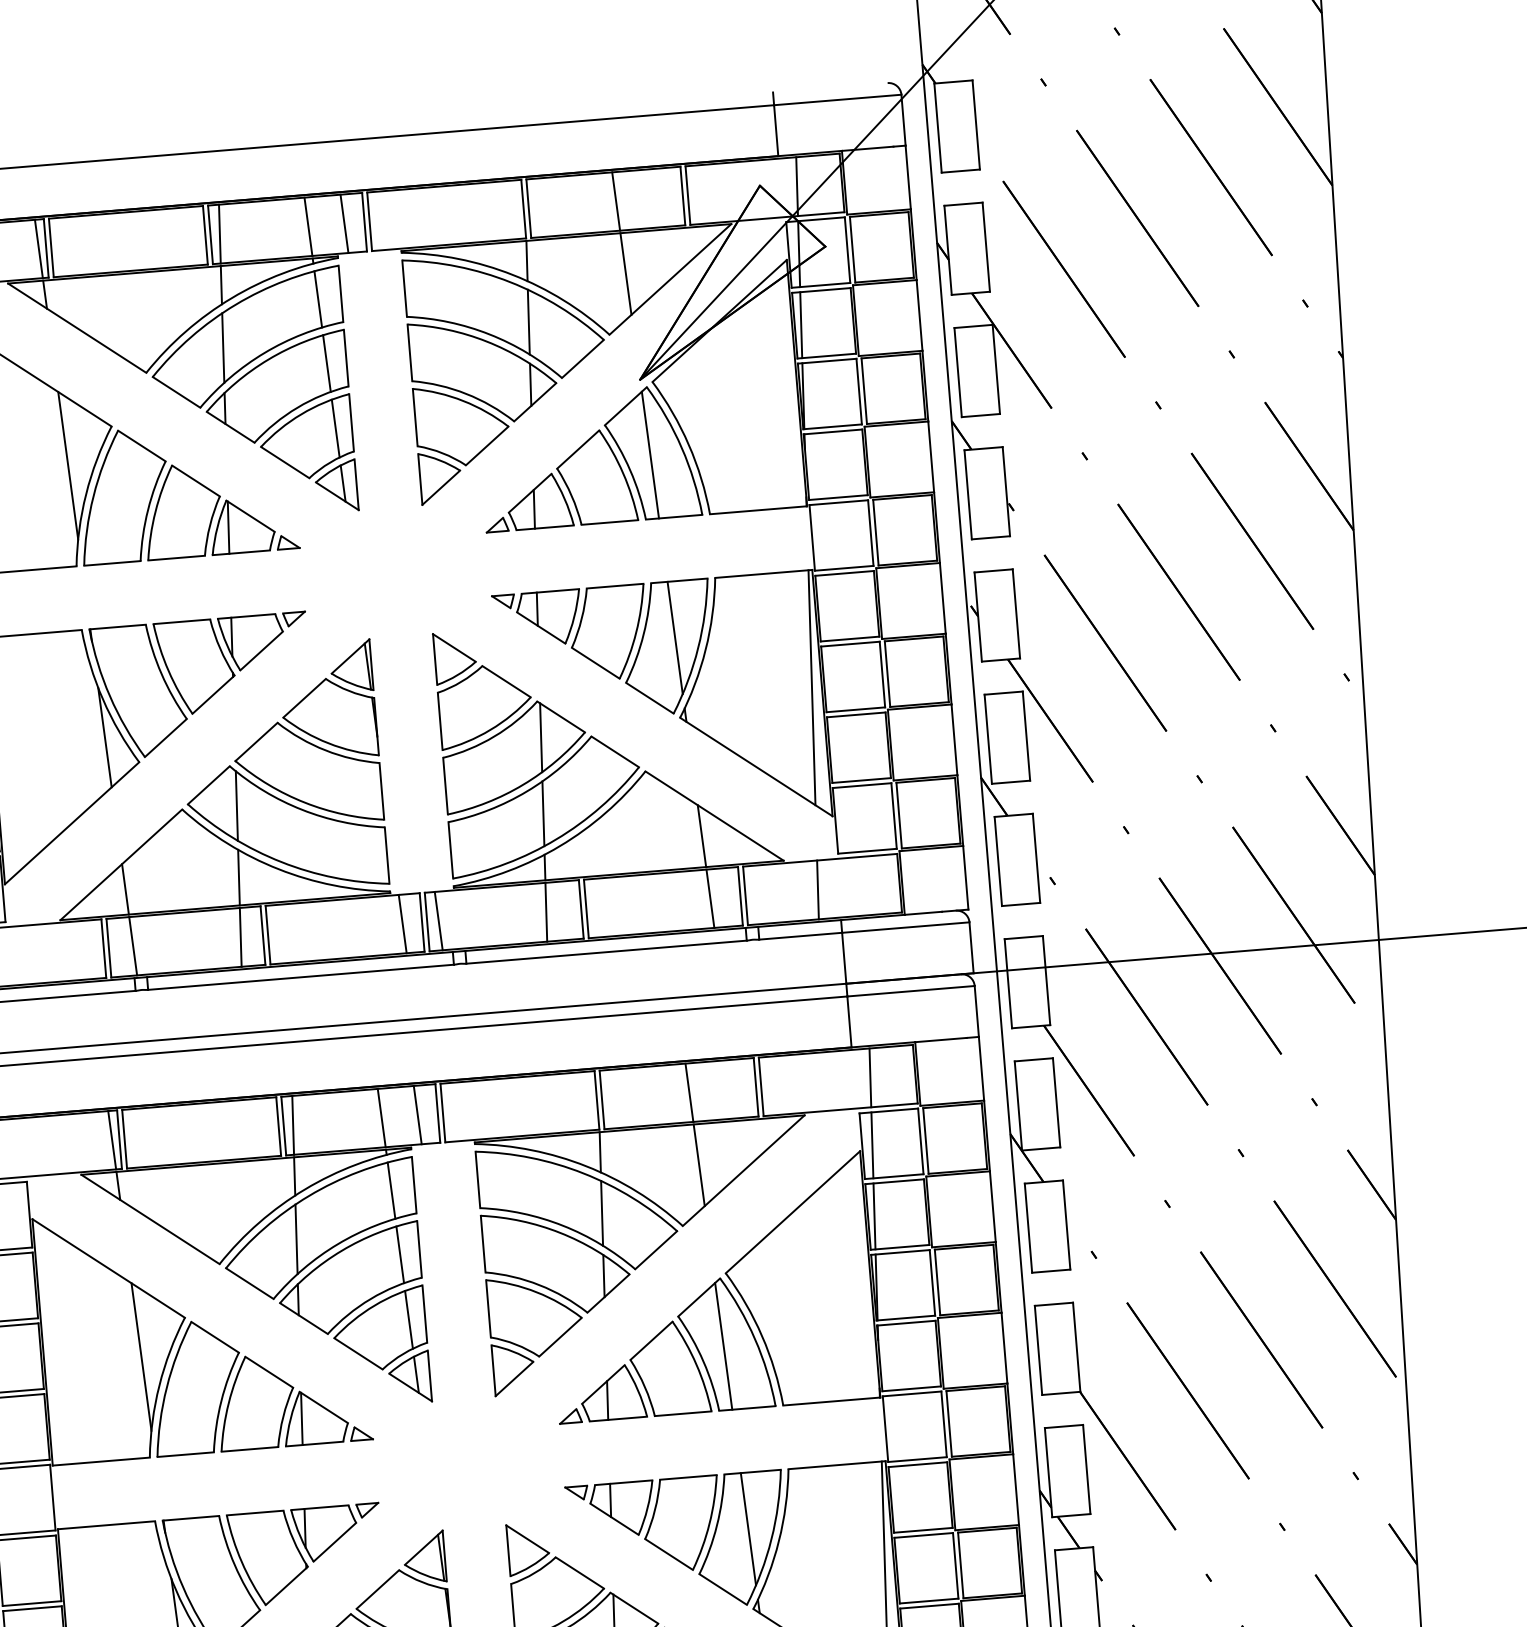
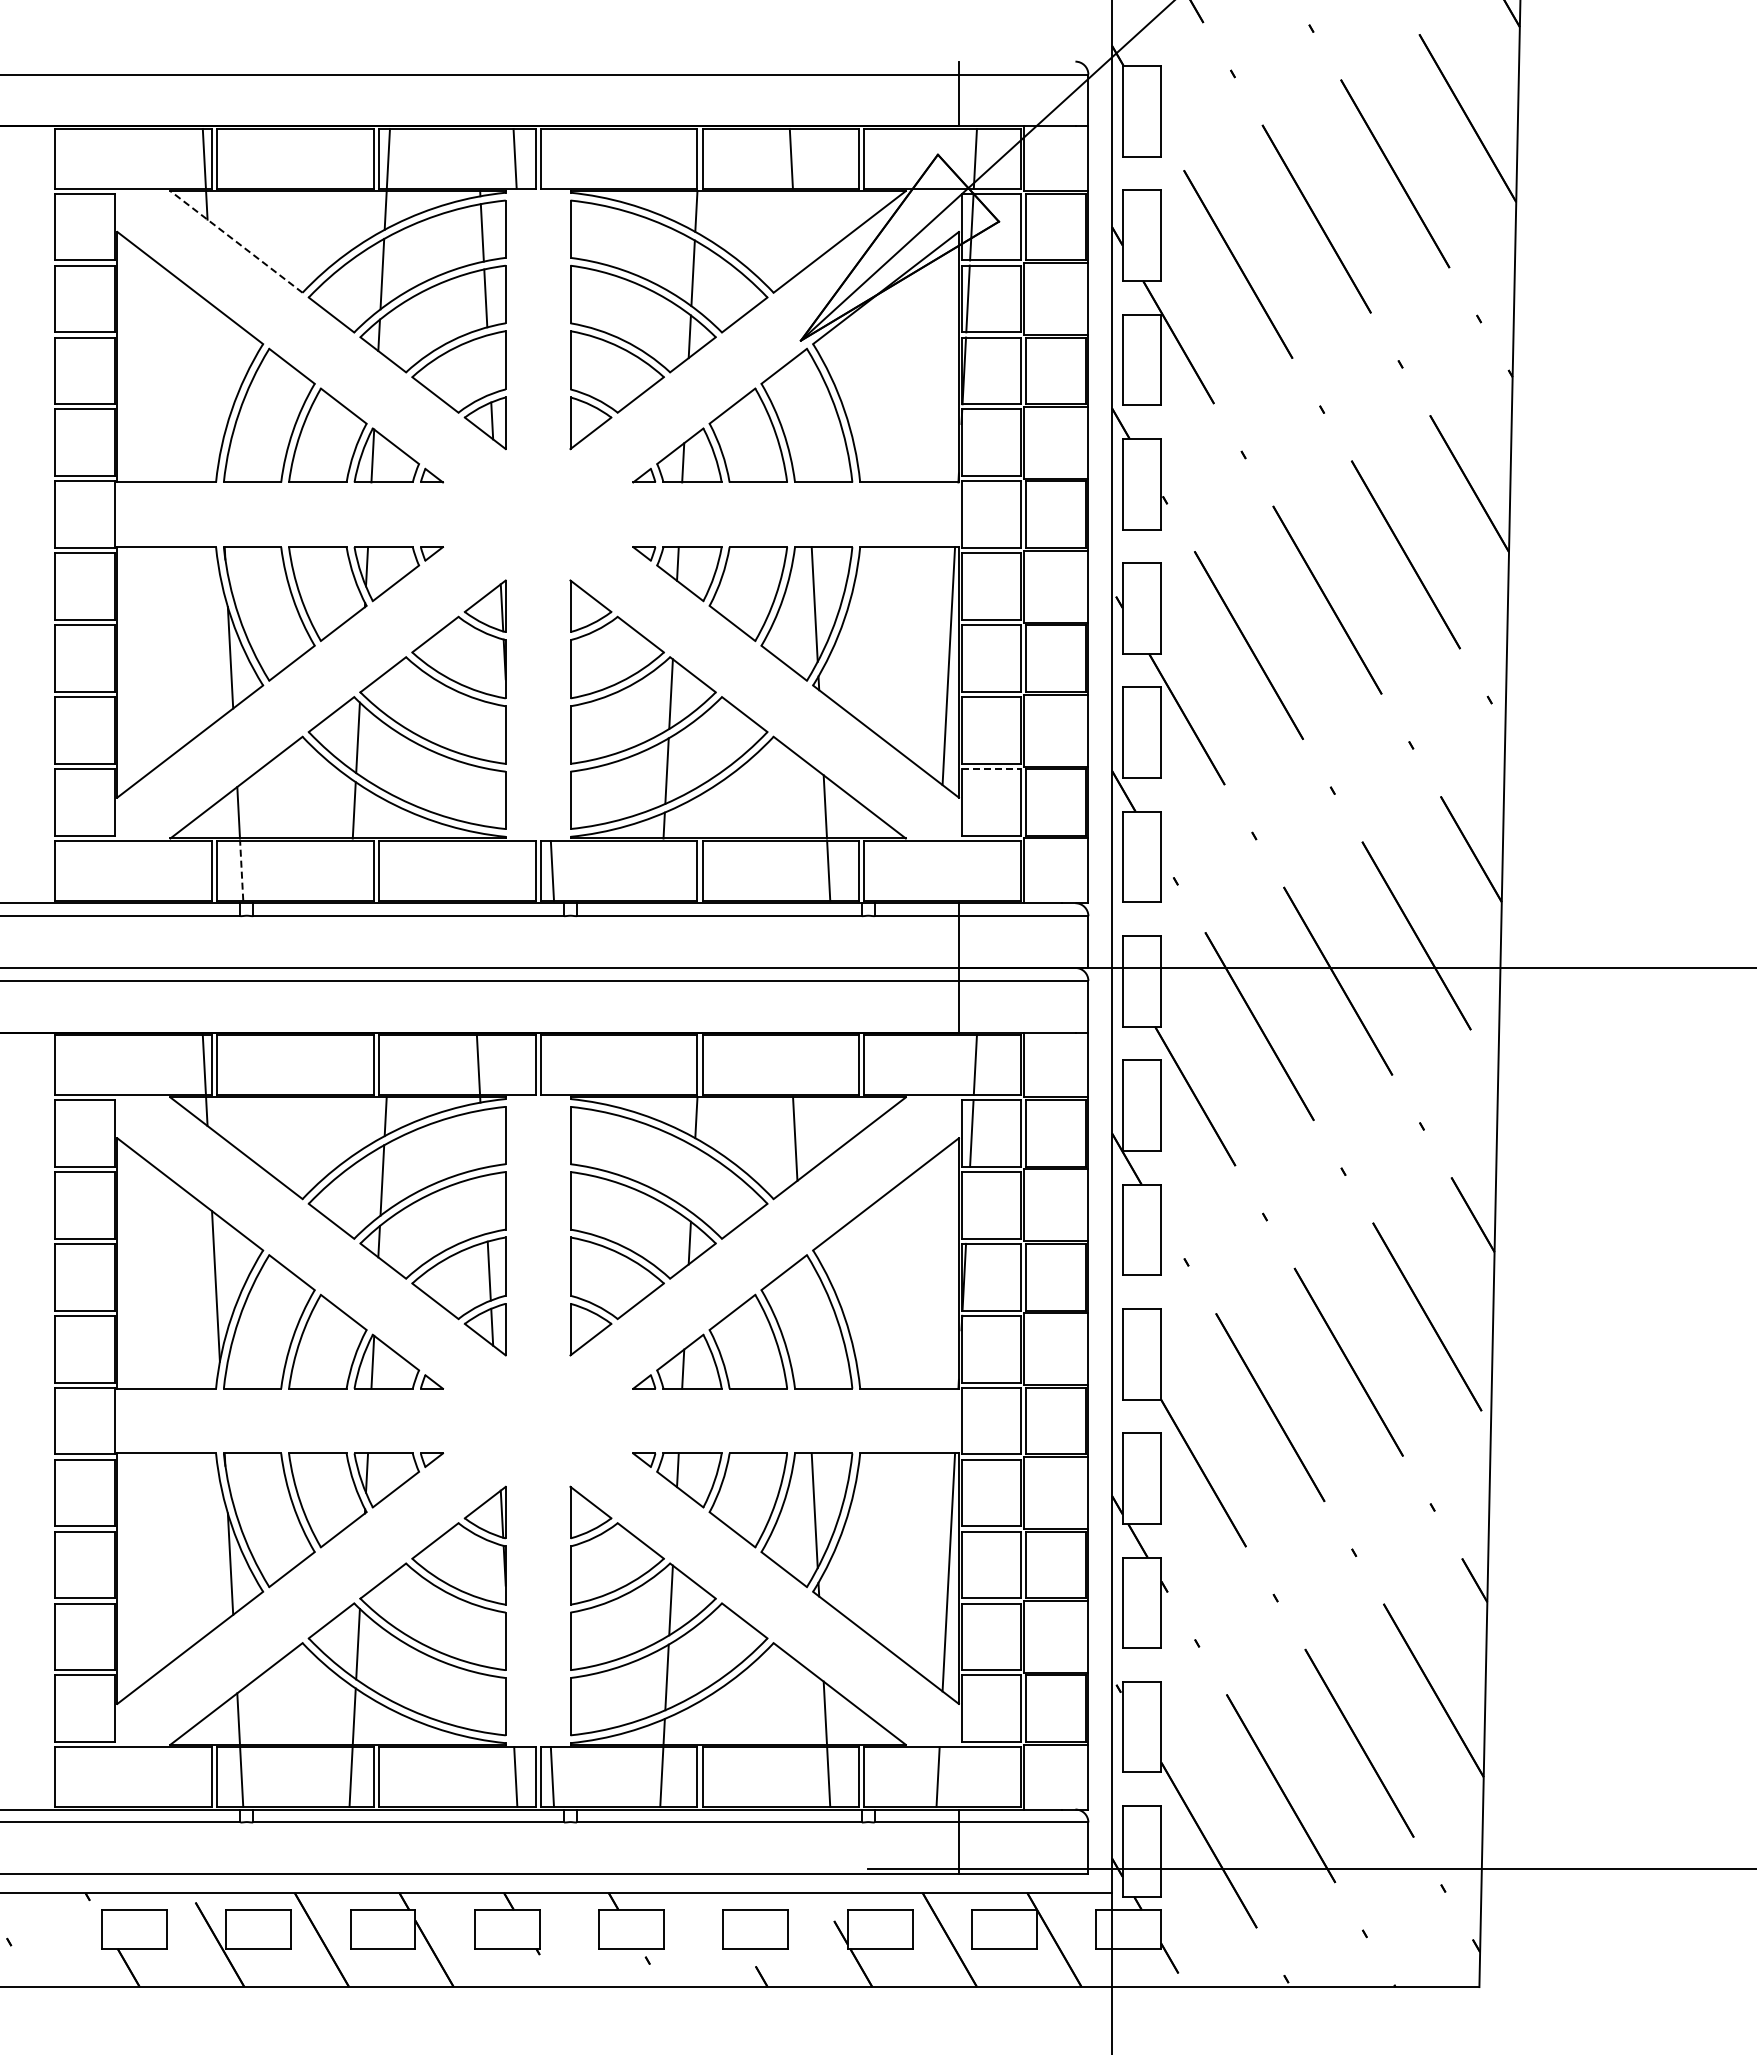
line: (308, 226) -> (478, 158), removed
line: (626, 273) -> (795, 232), removed
line: (77, 327) -> (236, 241), solid -> dashed
line: (334, 428) -> (488, 364), removed
line: (649, 454) -> (804, 417), removed
line: (67, 465) -> (215, 379), removed
line: (862, 785) -> (991, 769), solid -> dashed
line: (817, 889) -> (937, 870), removed
line: (545, 911) -> (661, 870), removed
line: (402, 923) -> (515, 870), removed
line: (240, 937) -> (350, 870), removed
line: (132, 945) -> (241, 870), solid -> dashed
line: (688, 1092) -> (790, 1064), removed
line: (417, 1114) -> (514, 1064), removed
line: (292, 1124) -> (387, 1064), removed
line: (390, 1190) -> (481, 1138), removed
line: (601, 1213) -> (692, 1179), removed
line: (873, 1215) -> (967, 1204), removed
line: (399, 1254) -> (485, 1204), removed
line: (723, 1345) -> (804, 1323), removed

